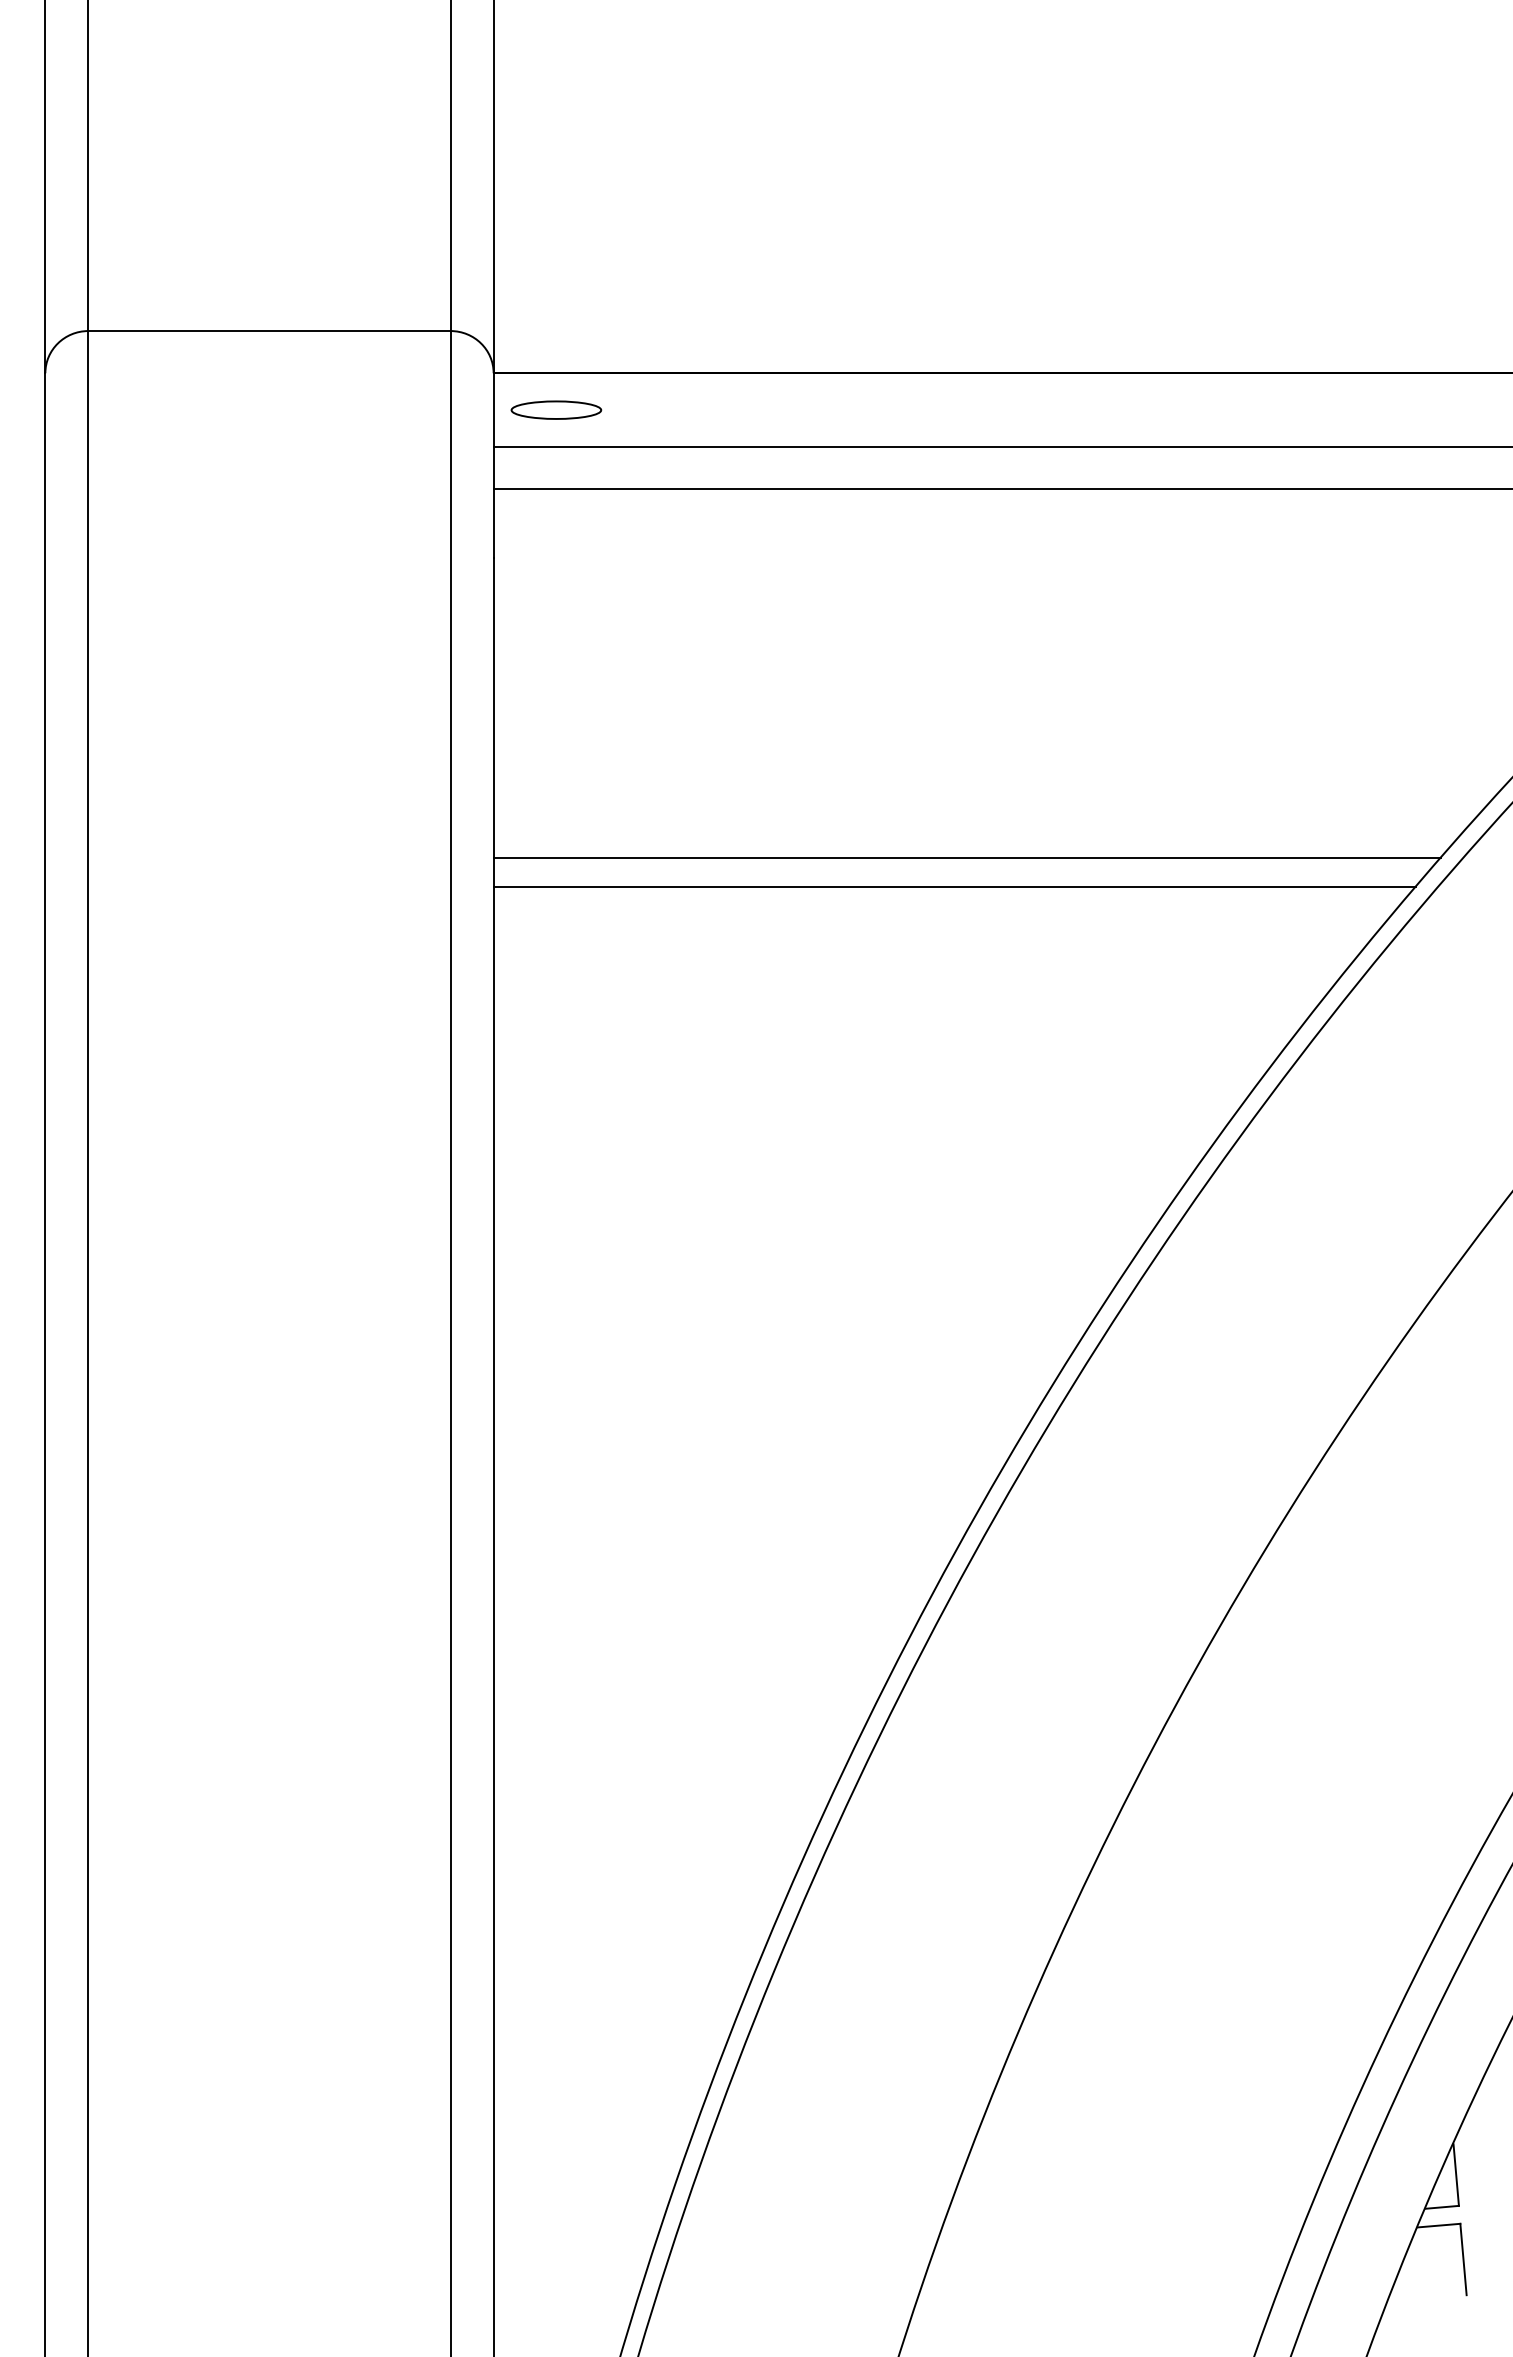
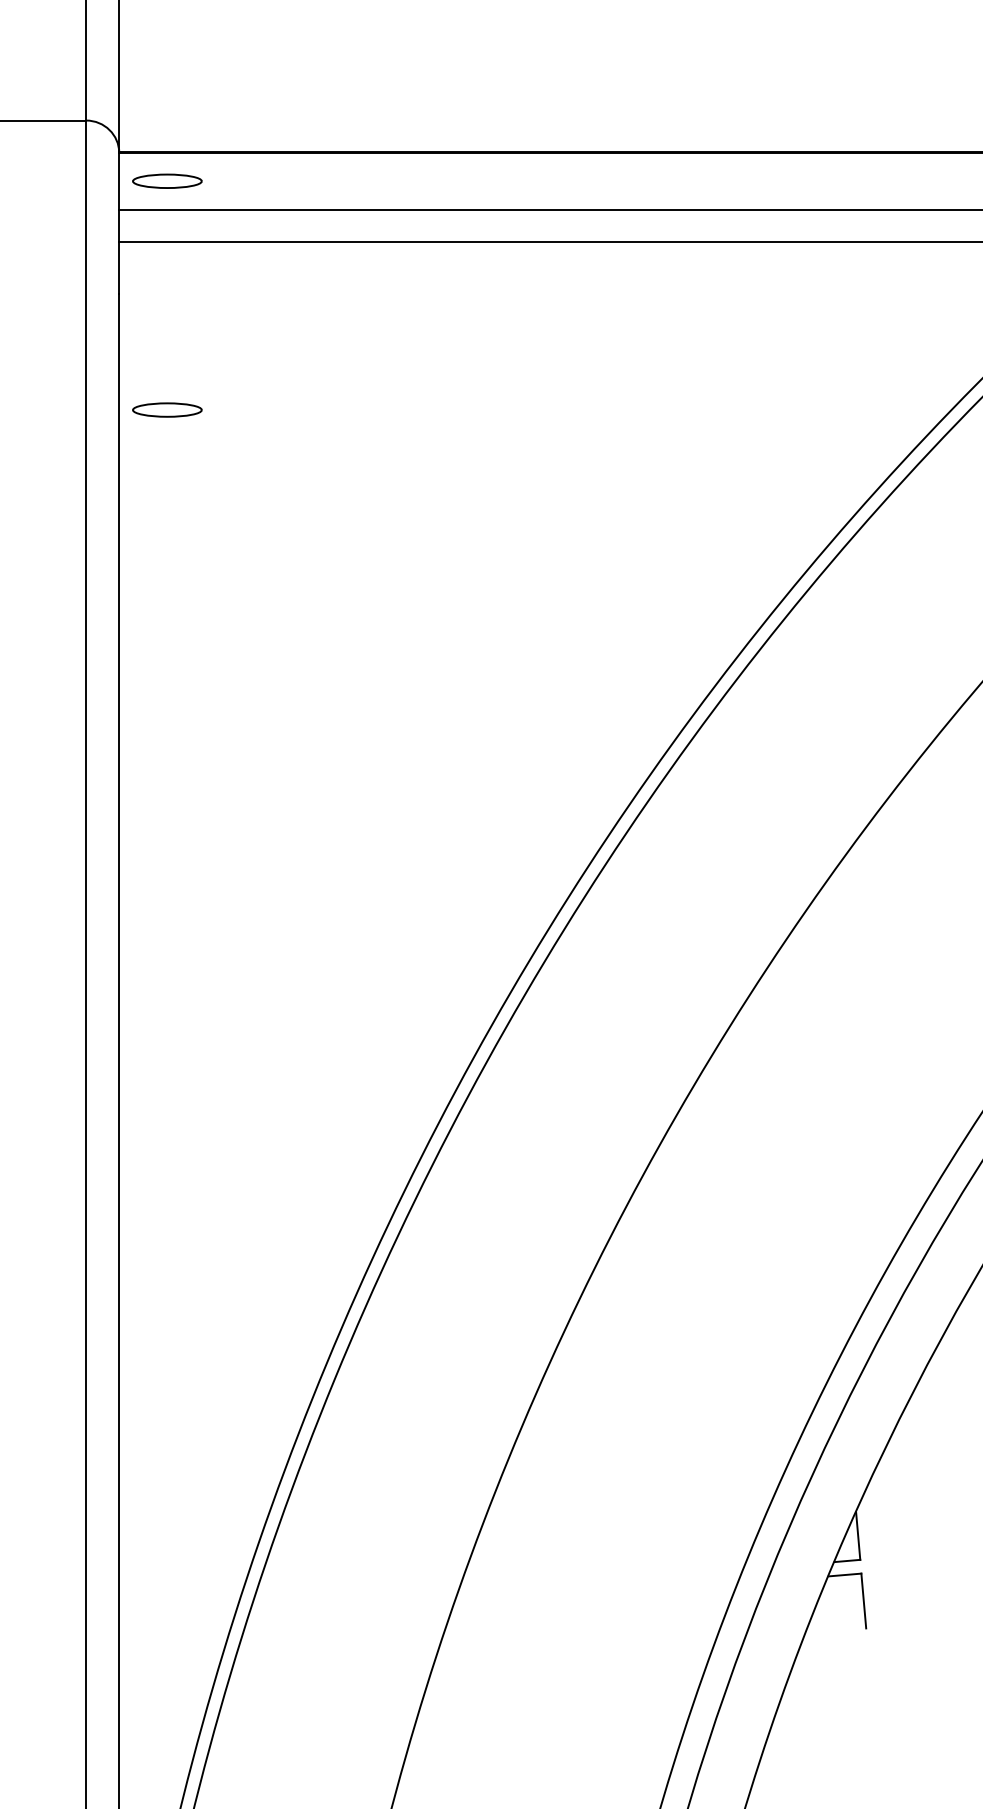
part: (556, 707) -> (167, 409), added
line: (967, 858) -> (483, 525), removed
line: (954, 887) -> (473, 547), removed

